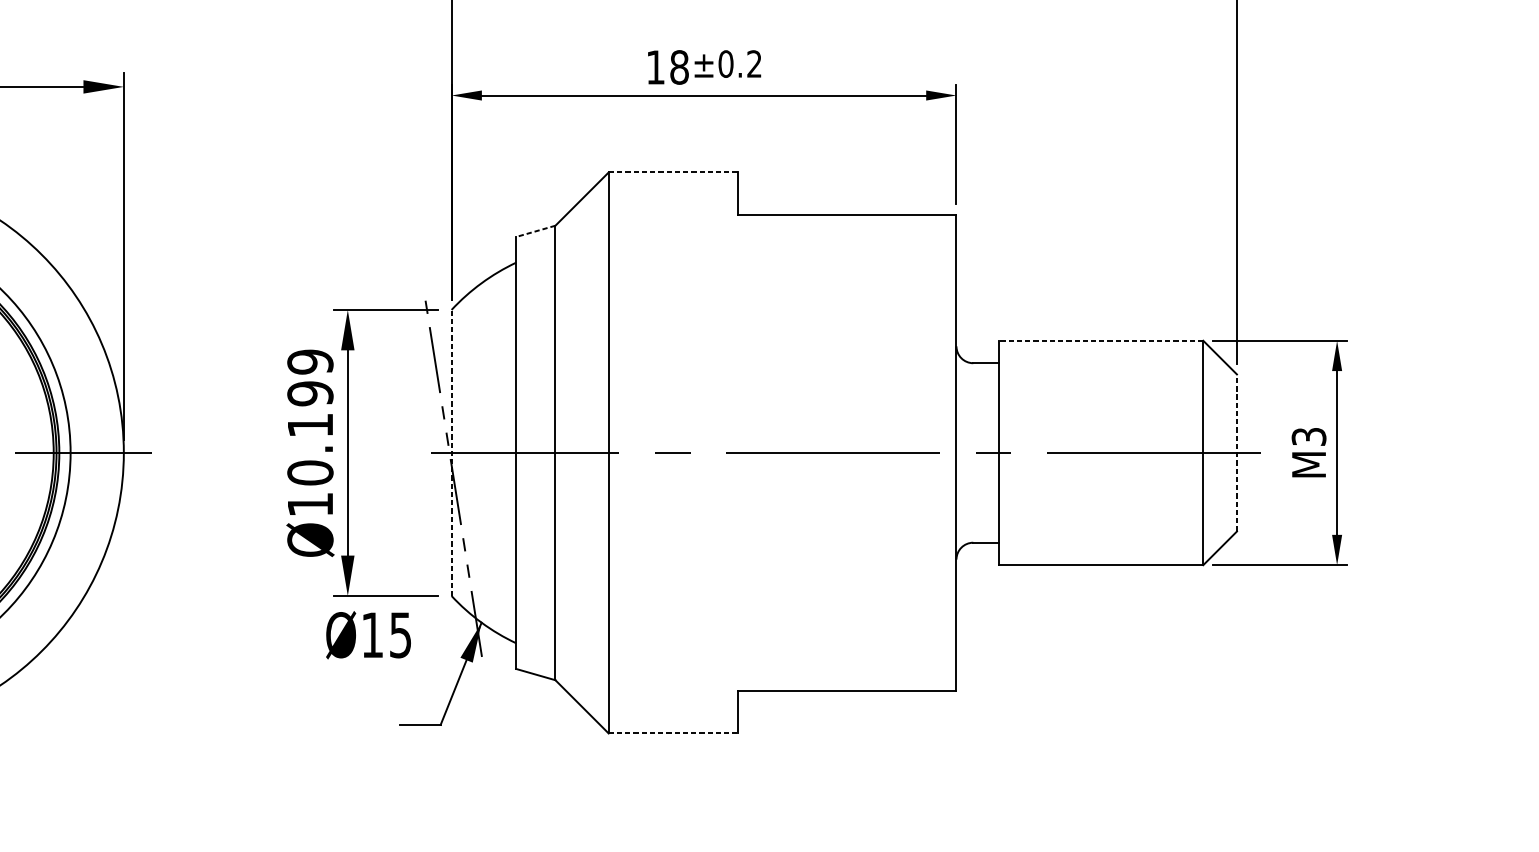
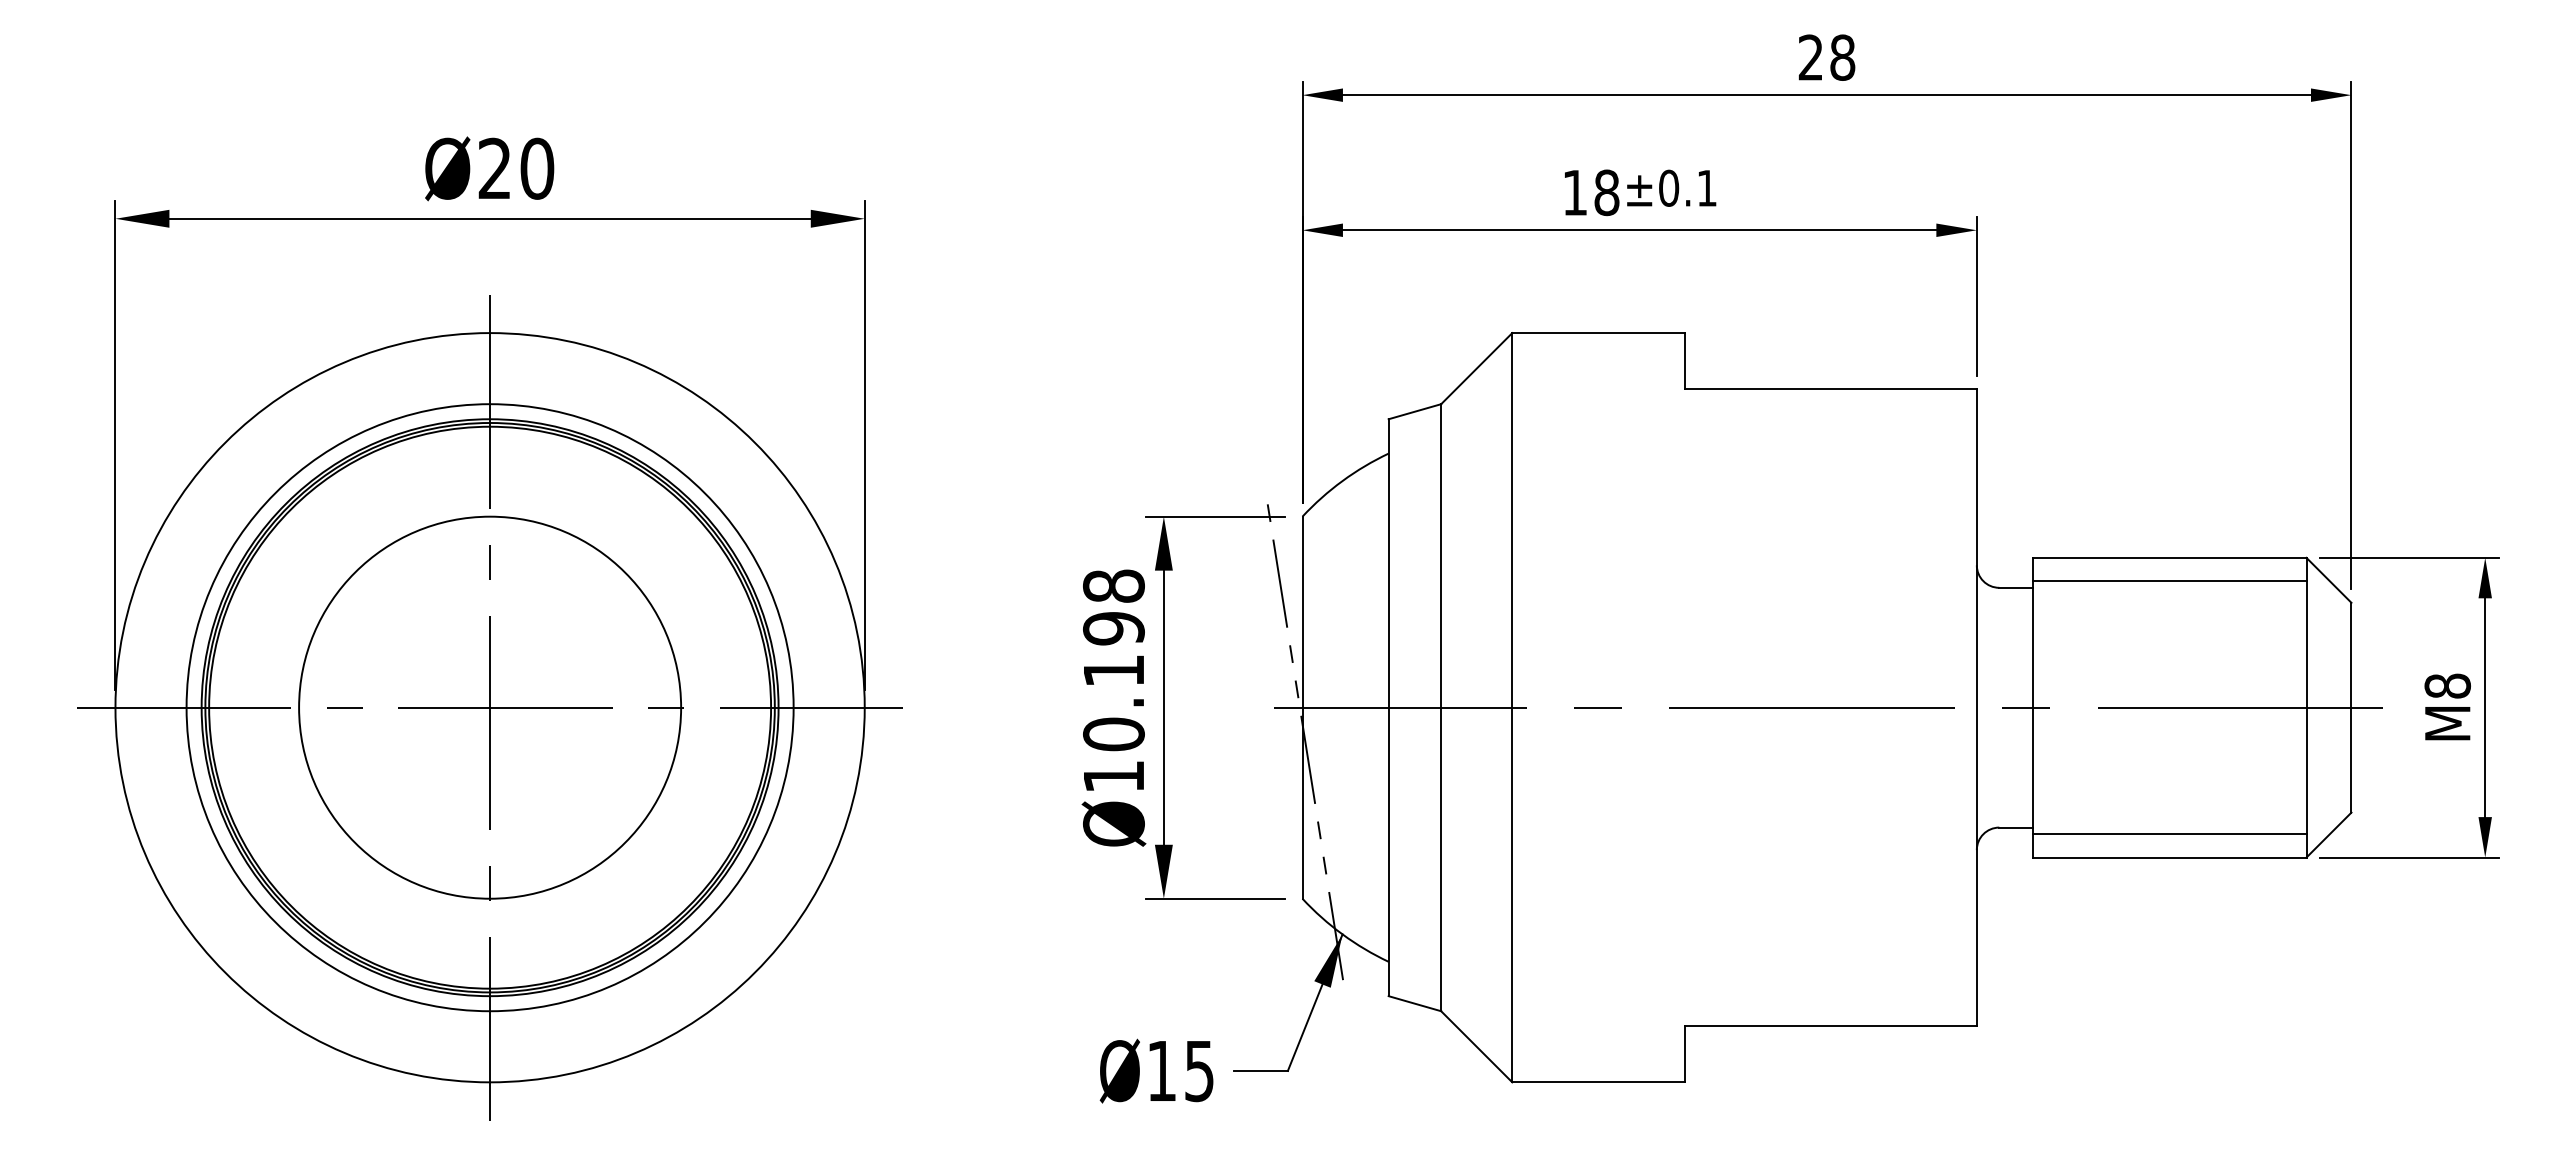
text: (754, 63) -> (1706, 187), ±0.2 -> ±0.1
line: (672, 172) -> (1597, 333), dashed -> solid
line: (535, 231) -> (1414, 411), dashed -> solid
line: (1100, 340) -> (2169, 557), dashed -> solid
line: (1100, 358) -> (2169, 581), added
text: (310, 362) -> (1113, 586), Ø10.199 -> Ø10.198
text: (1308, 436) -> (2447, 685), M3 -> M8
line: (451, 452) -> (1302, 707), dashed -> solid
line: (1236, 452) -> (2351, 707), dashed -> solid
line: (1100, 547) -> (2169, 834), added
text: (368, 634) -> (1156, 1070), moved
line: (673, 733) -> (1598, 1082), dashed -> solid

